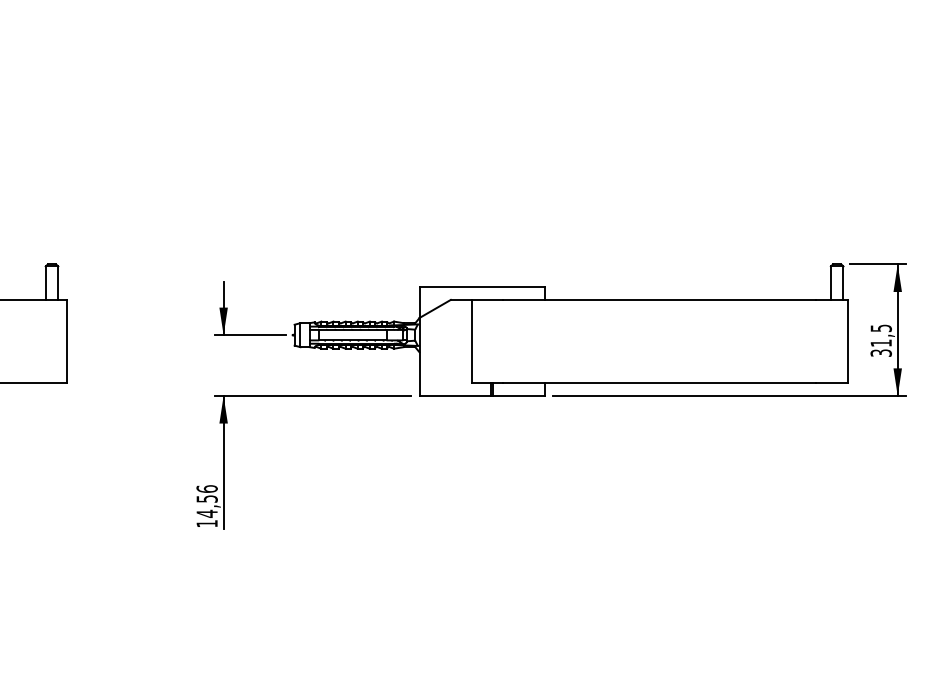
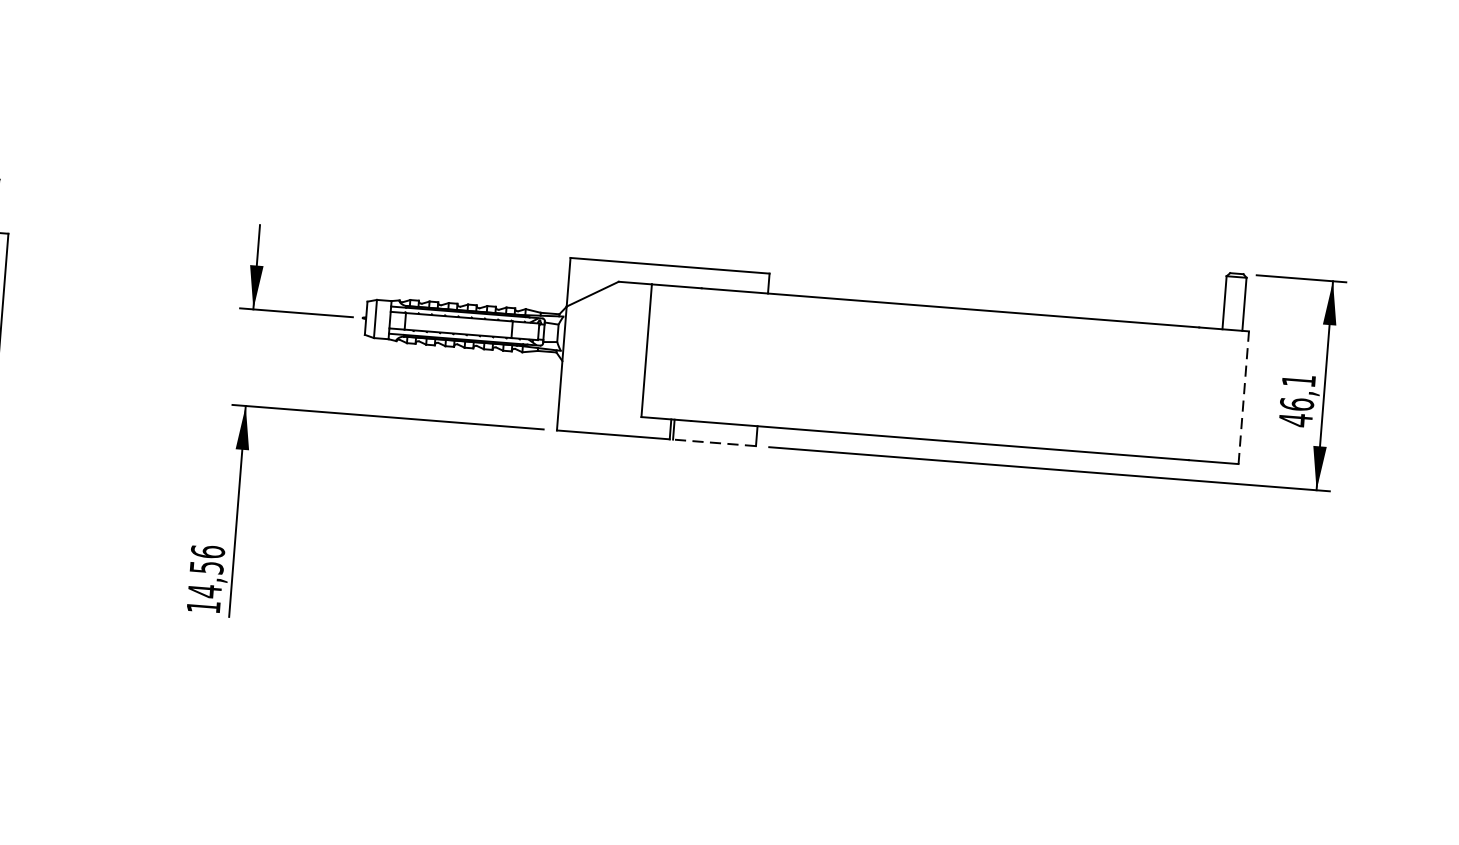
text: (880, 340) -> (1296, 399), 31,5 -> 46,1
line: (847, 341) -> (1243, 397), solid -> dashed
line: (518, 395) -> (714, 442), solid -> dashed

